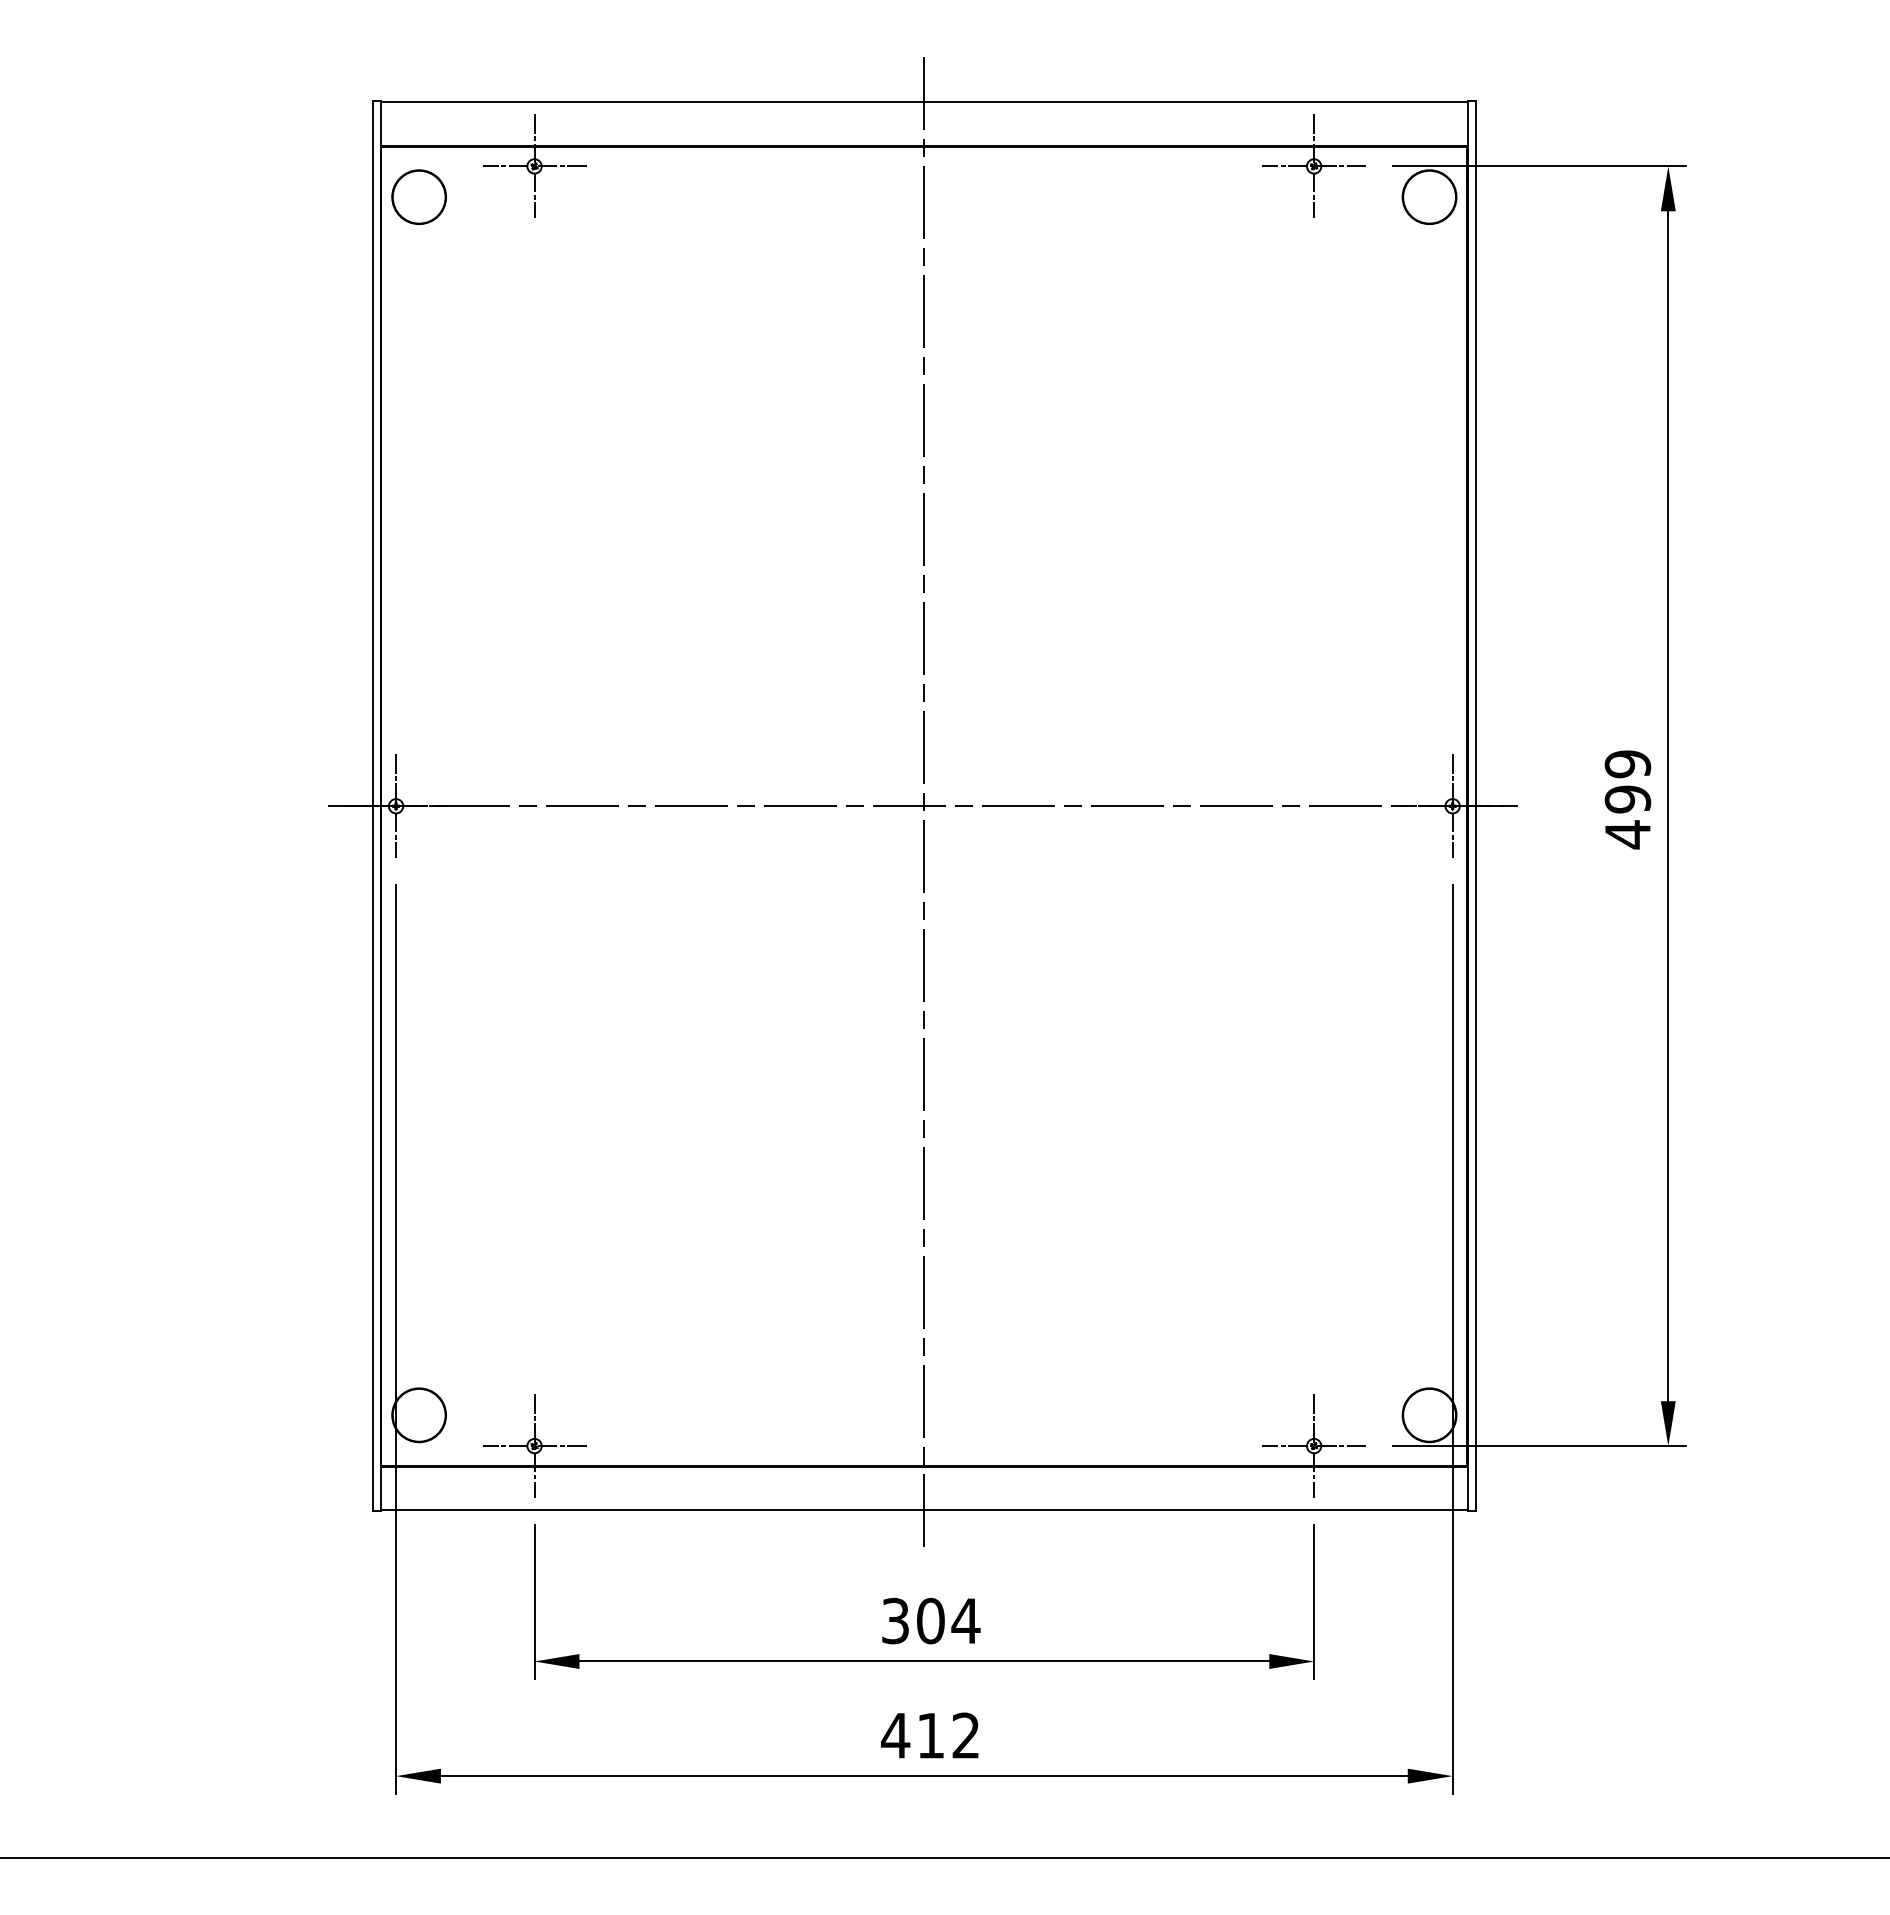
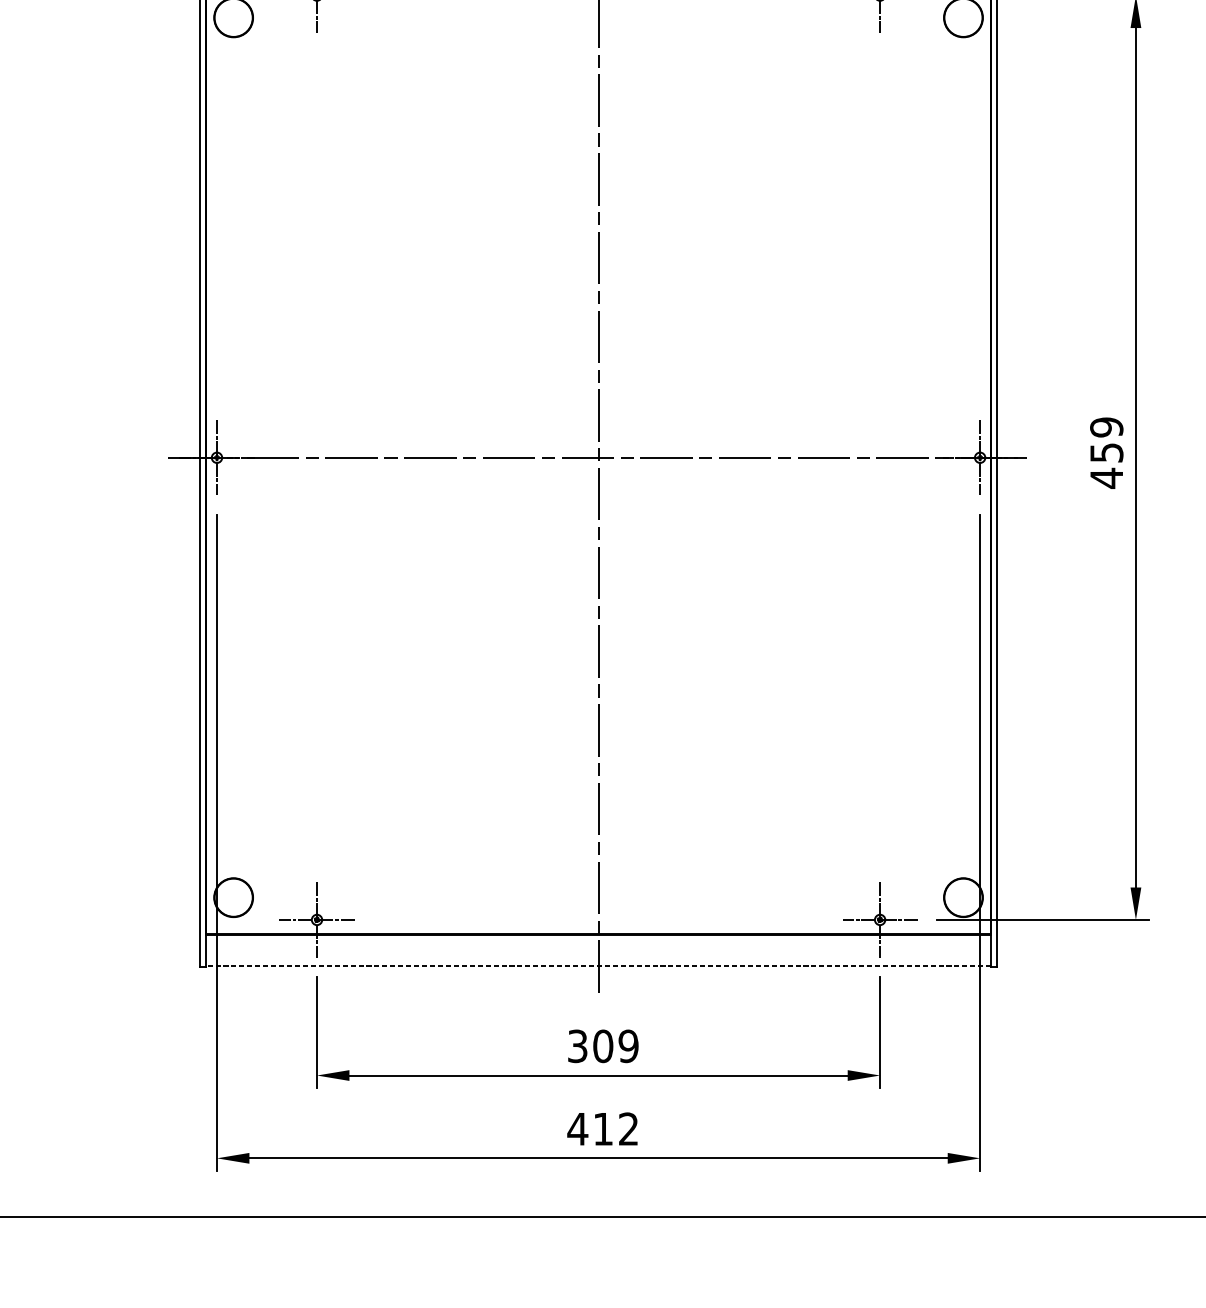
text: (1627, 799) -> (1106, 452), 499 -> 459
line: (924, 1510) -> (598, 966), solid -> dashed
text: (965, 1620) -> (628, 1045), 304 -> 309

